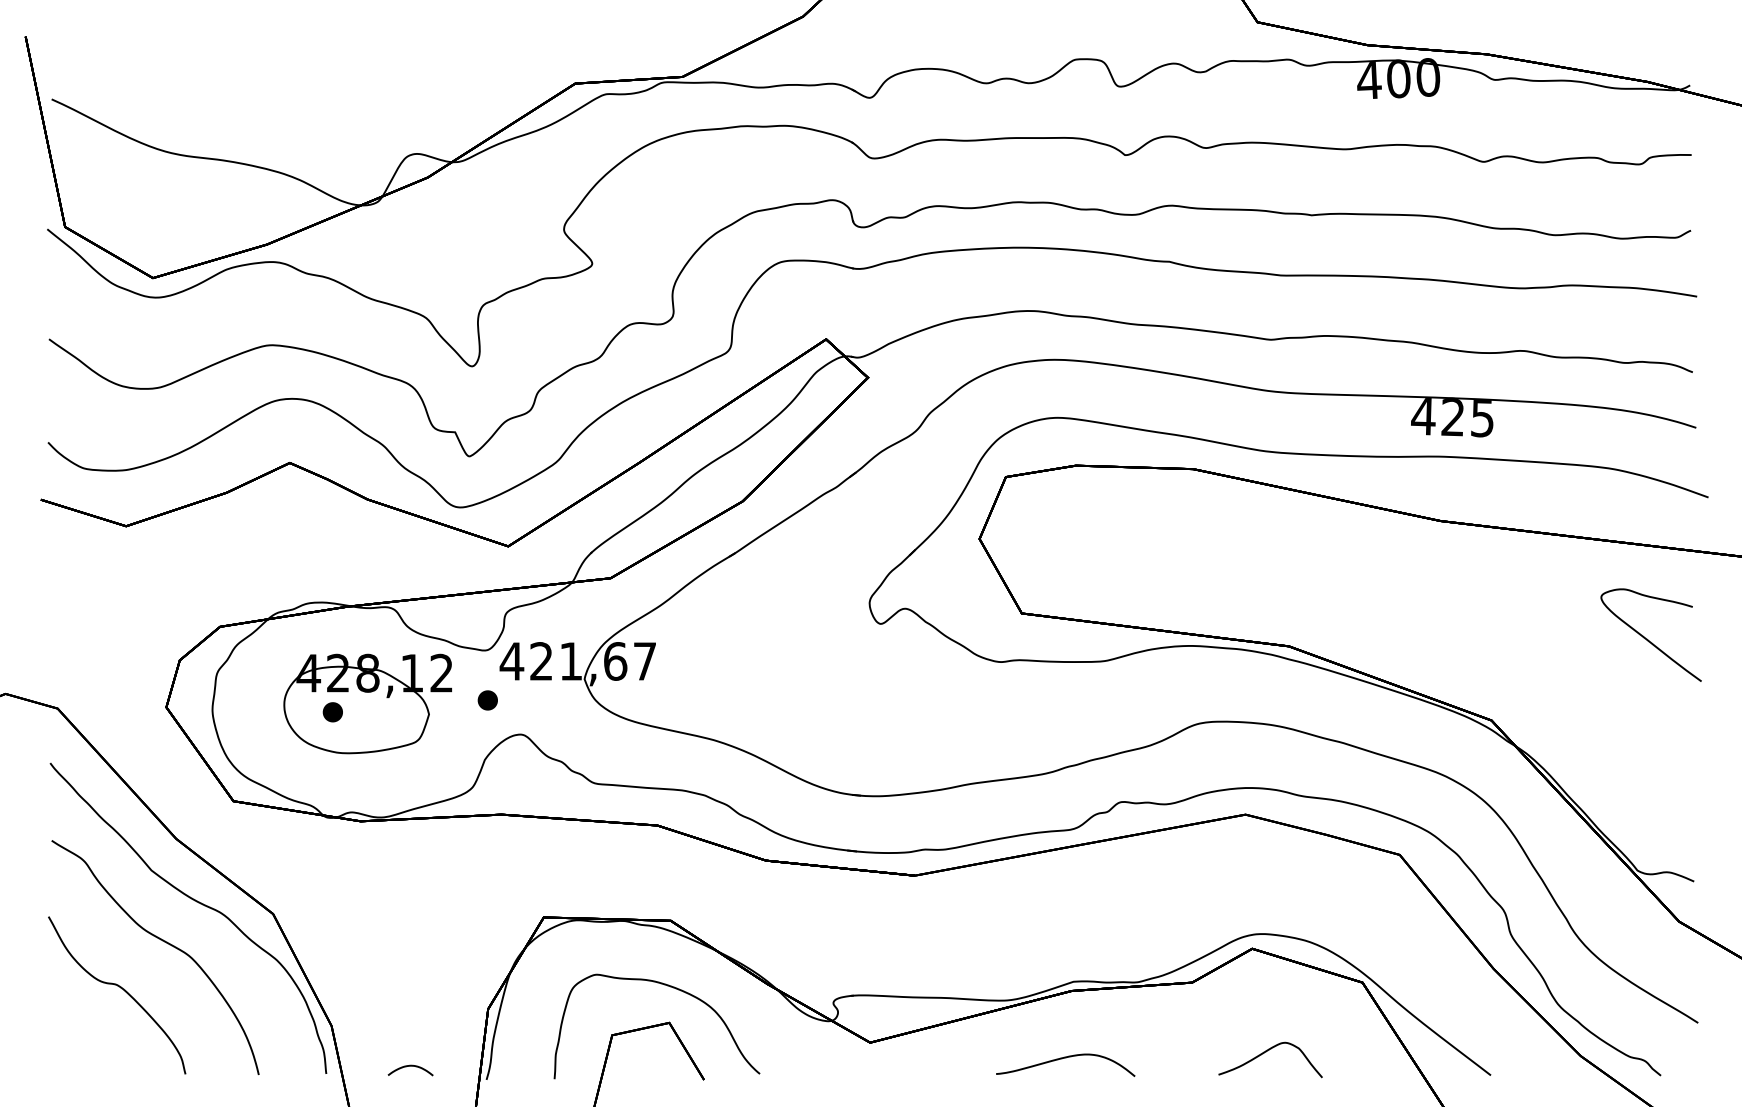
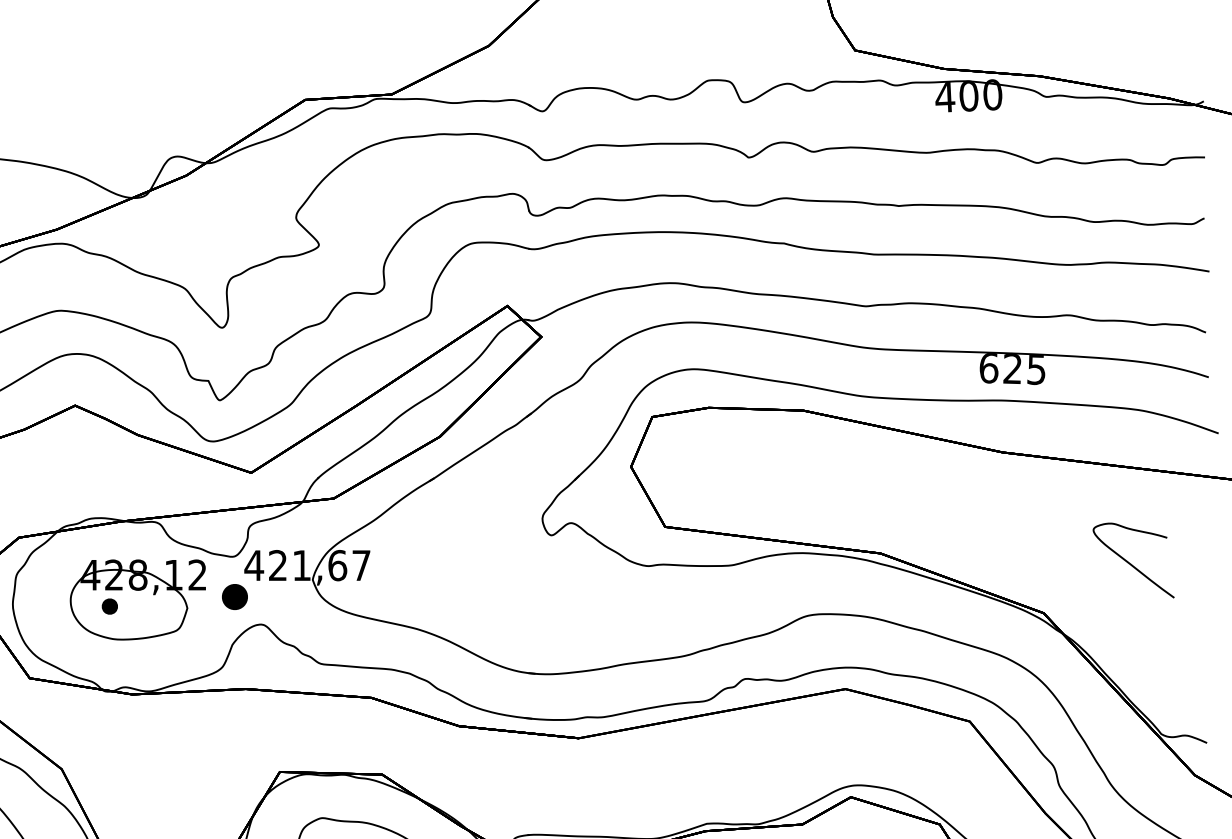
text: (1423, 416) -> (988, 368), 425 -> 625
curve: (1647, 638) -> (1130, 563), moved
part: (487, 700) -> (234, 597), size x1.6

